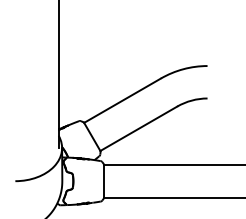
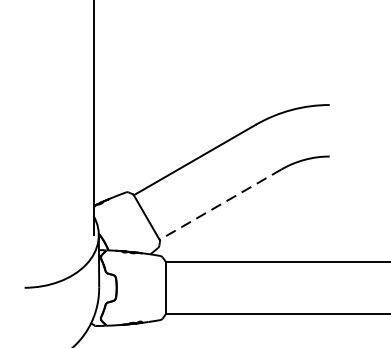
line: (138, 129) -> (220, 205), solid -> dashed

